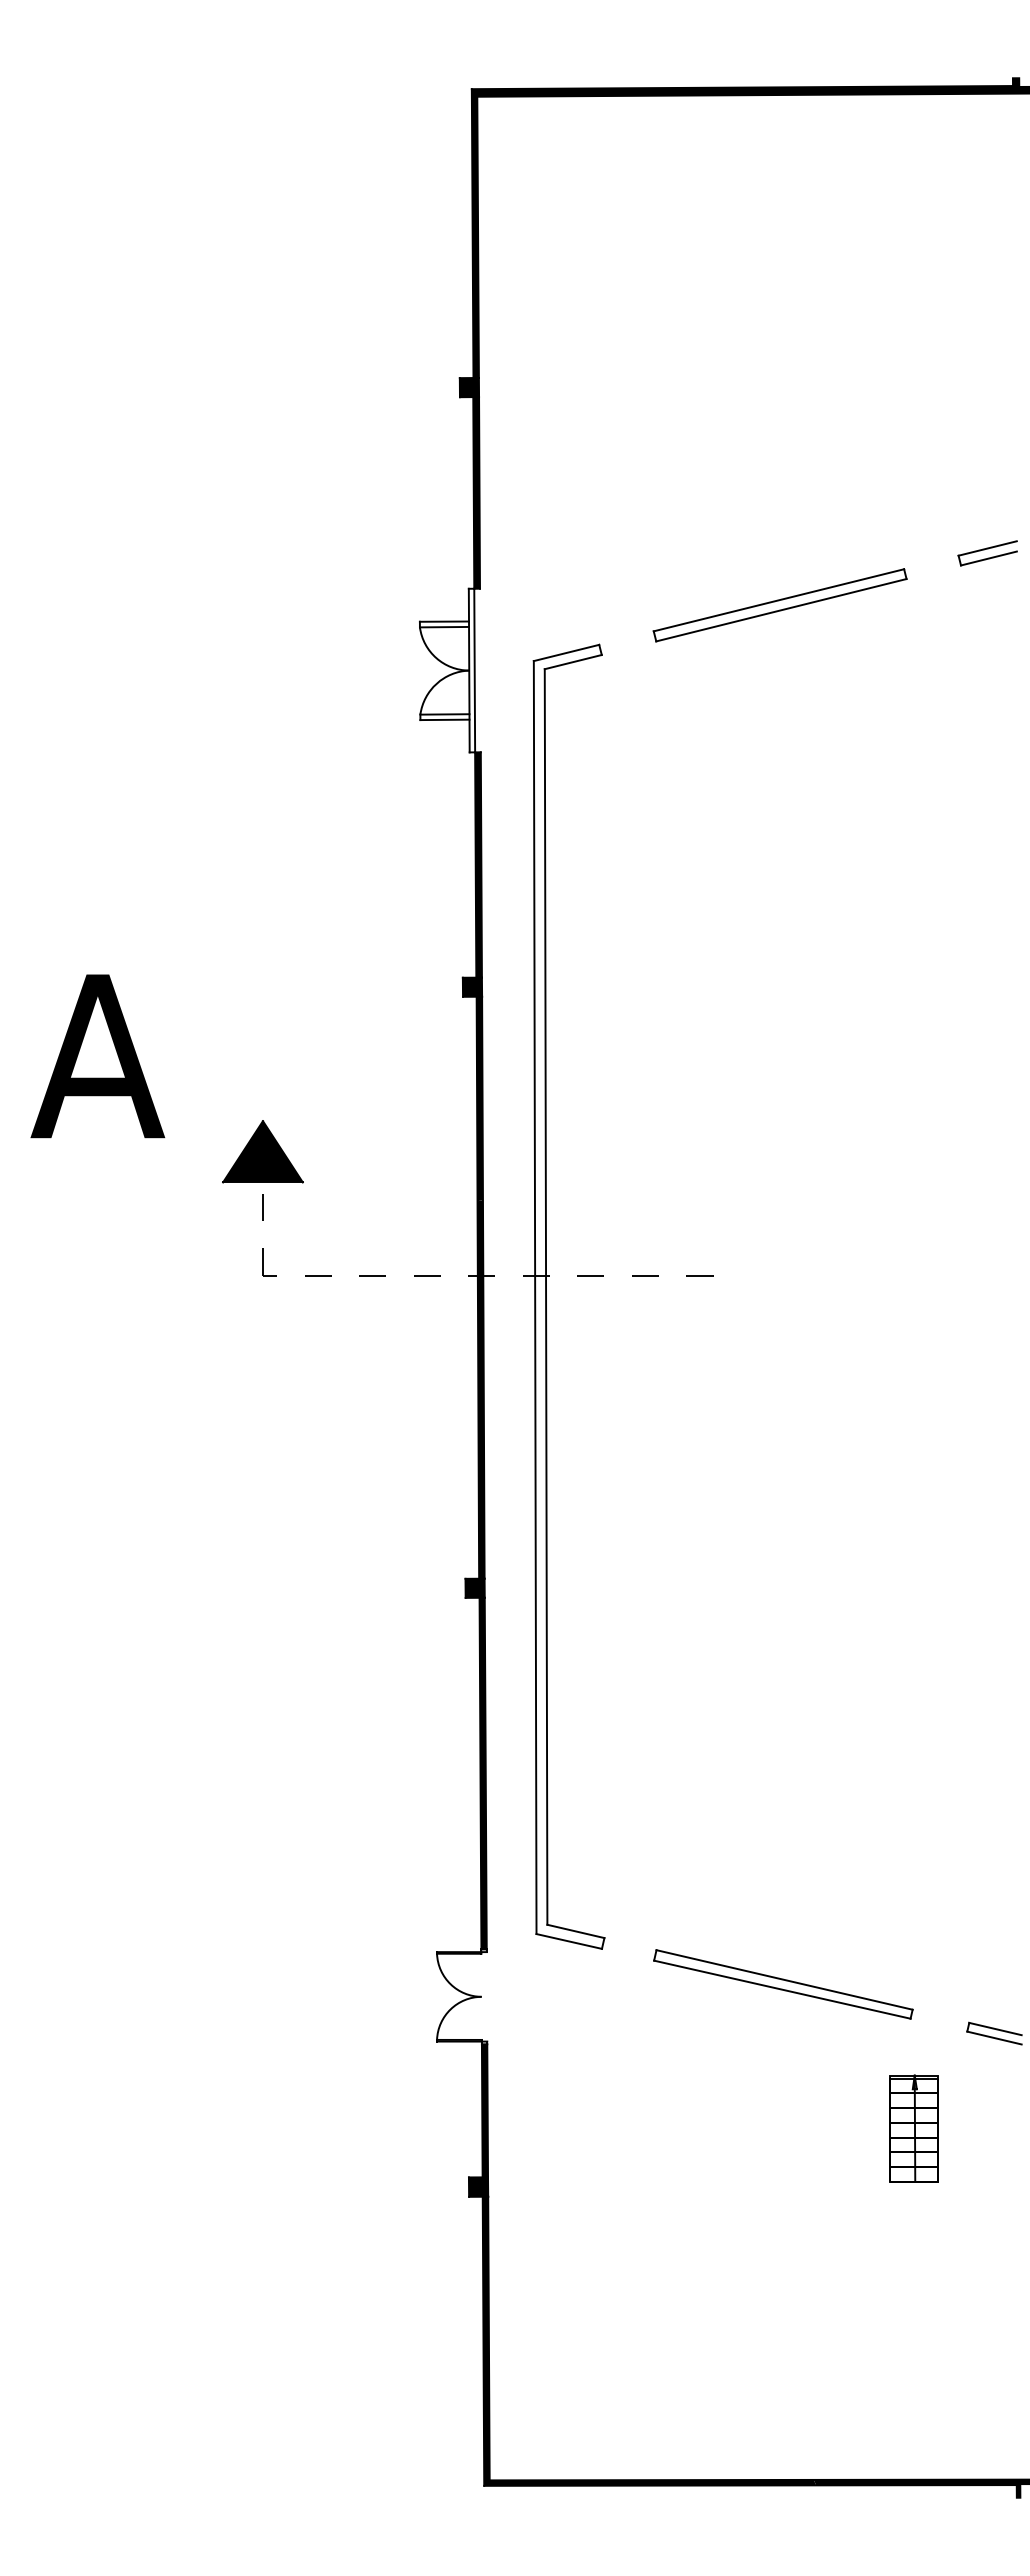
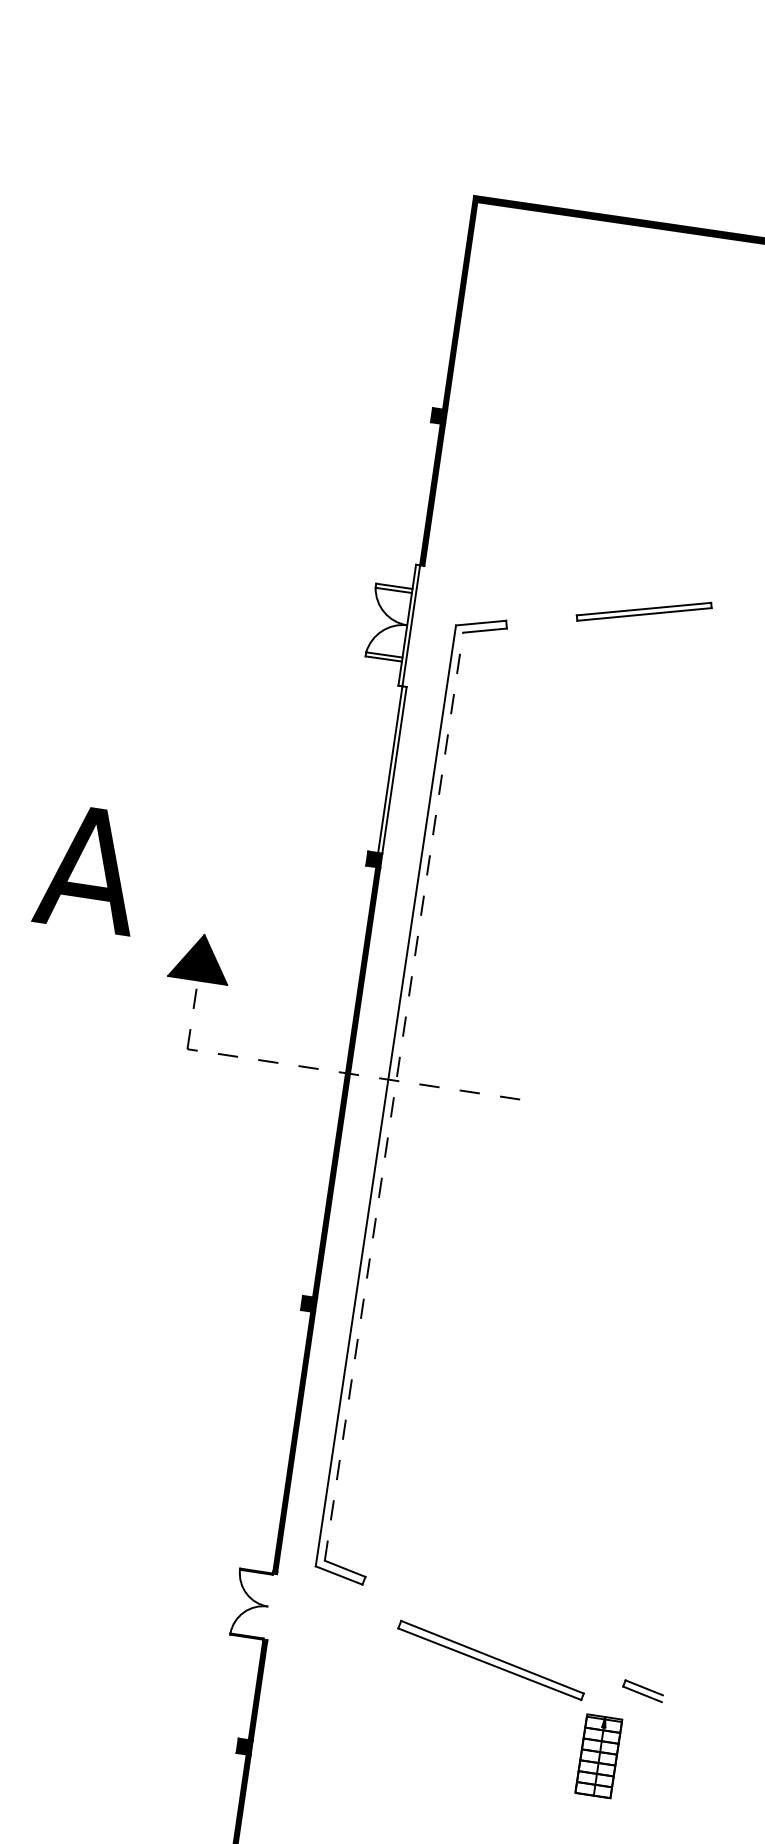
part: (779, 605) -> (643, 611), size x0.7
fill: (478, 864) -> (392, 769), removed
line: (546, 1297) -> (394, 1097), solid -> dashed
part: (783, 1984) -> (491, 1660), moved
part: (913, 2128) -> (598, 1756), moved

